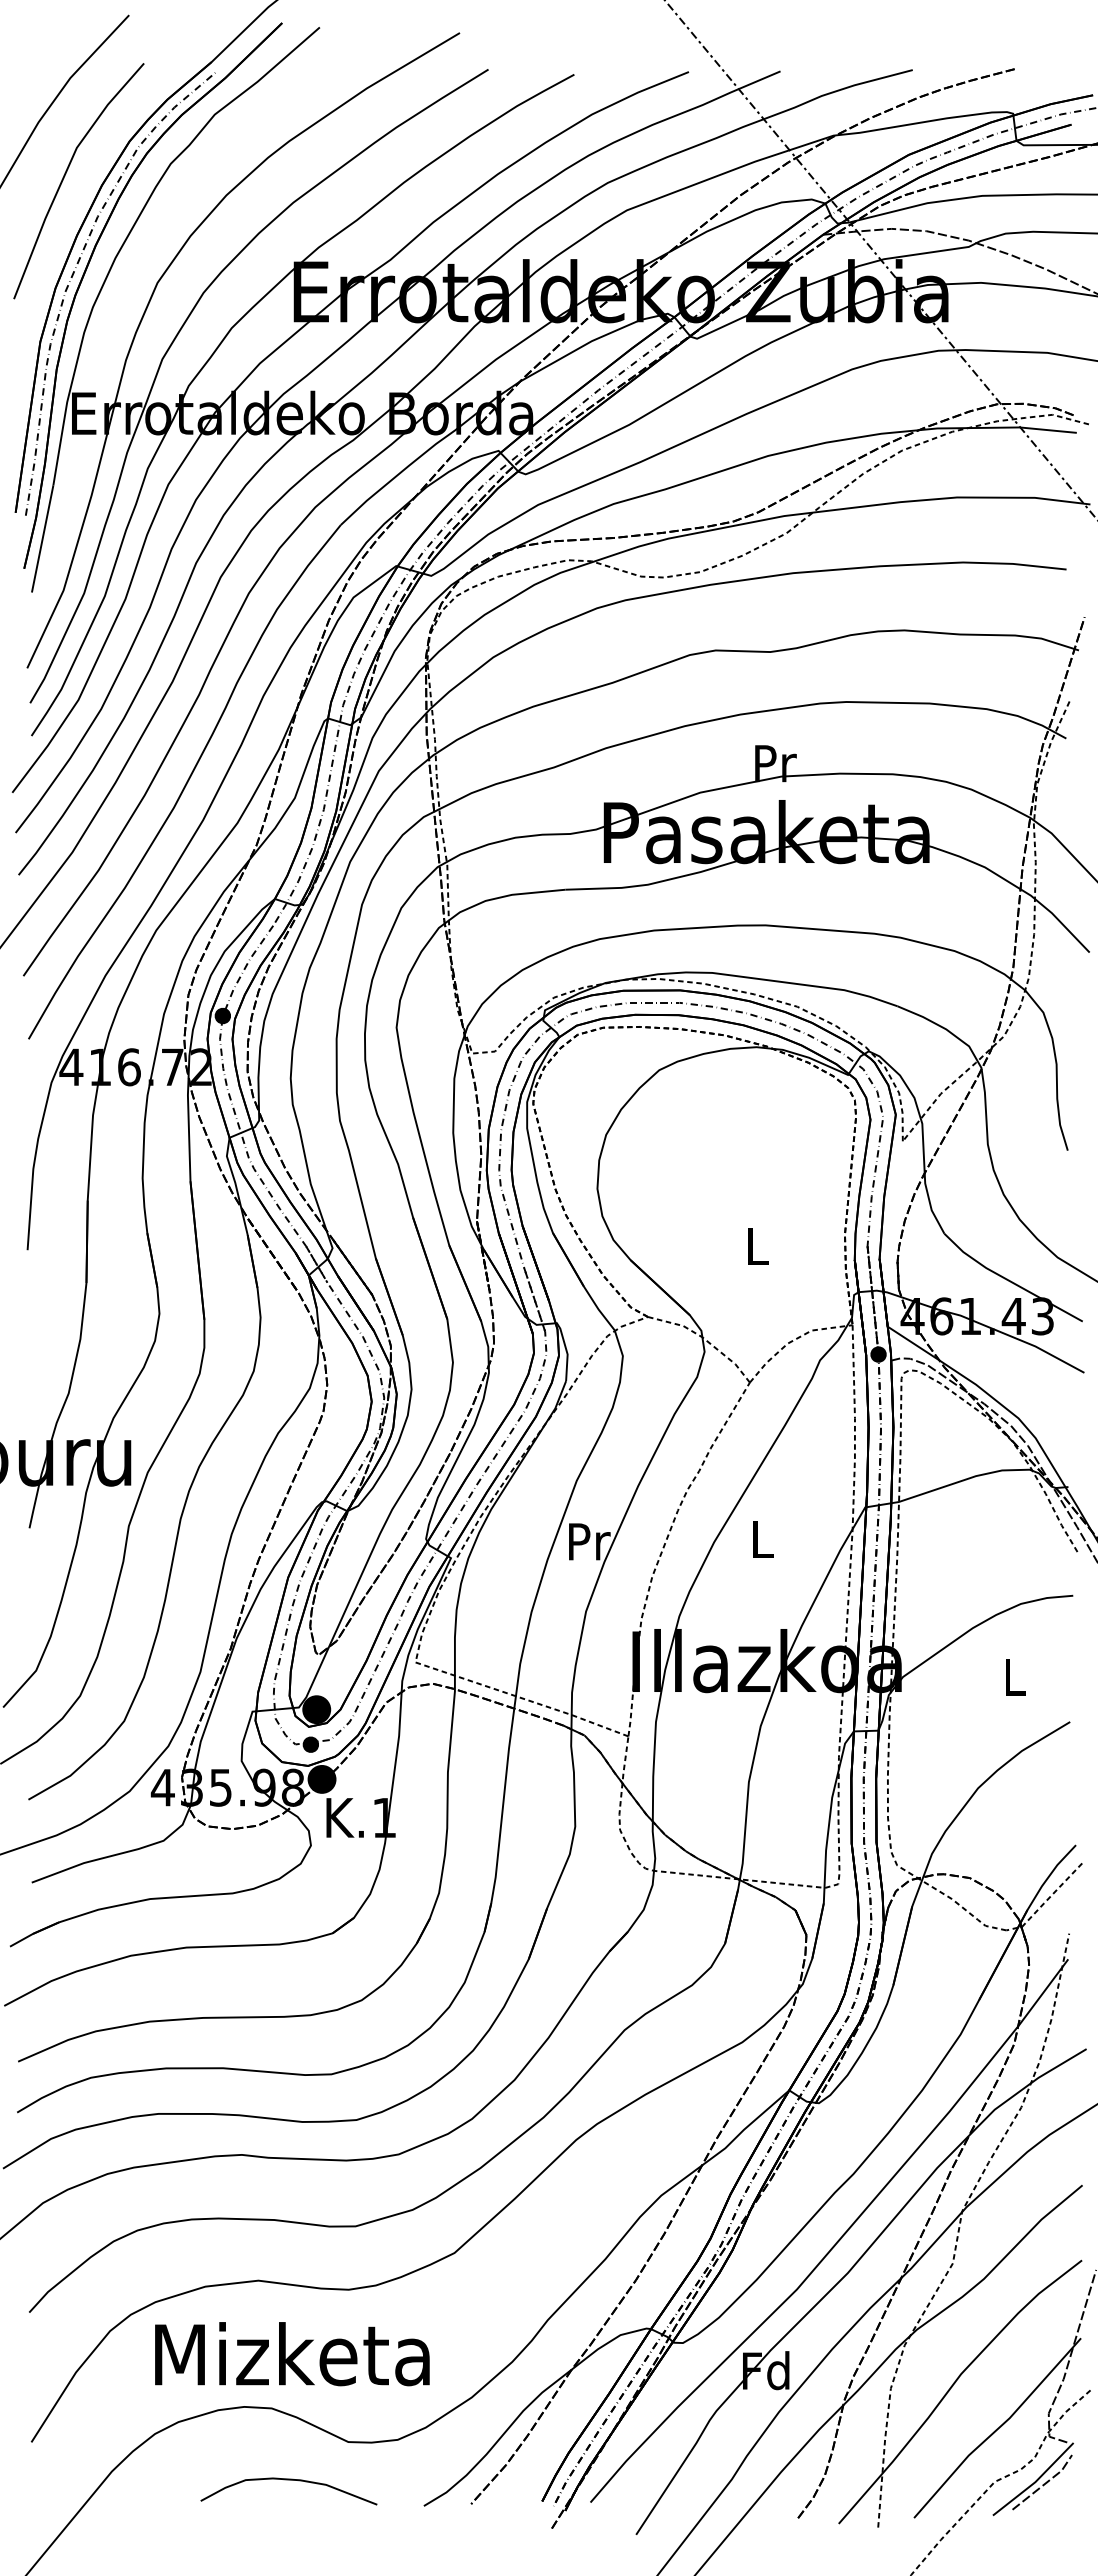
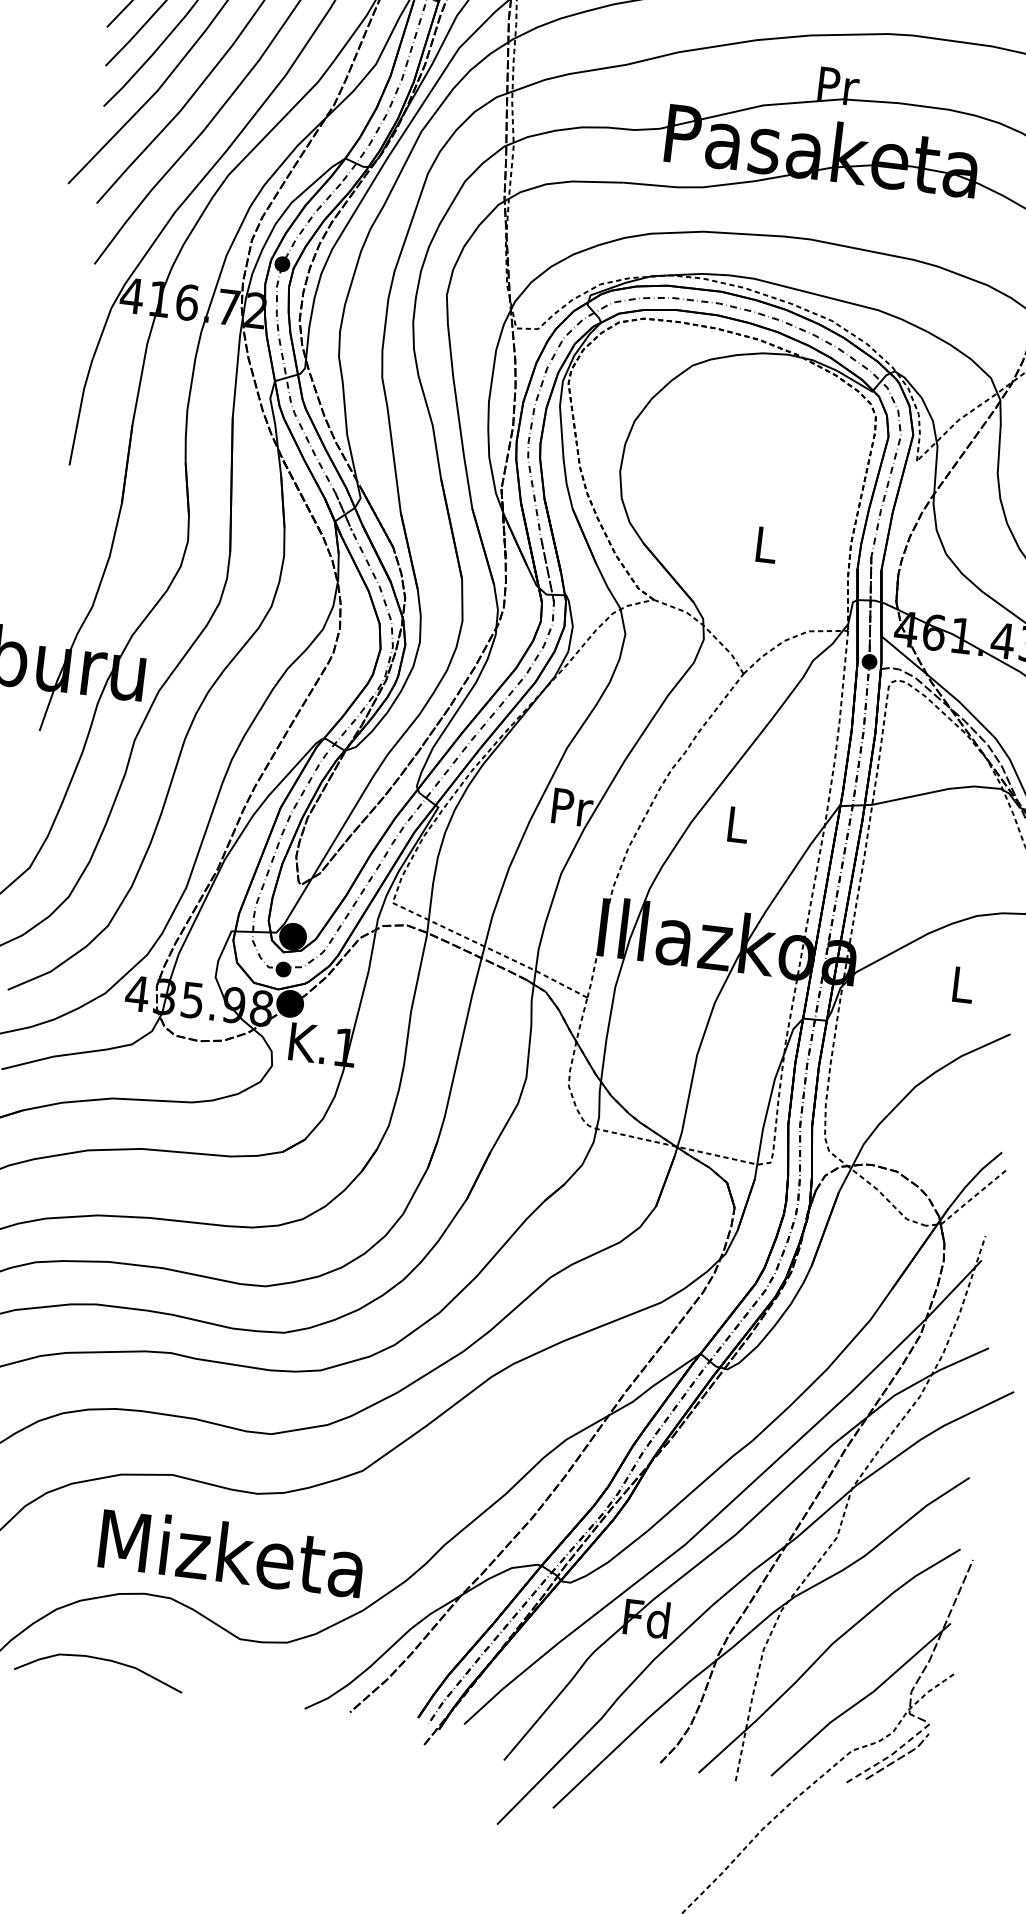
text: (292, 2354) -> (231, 1553), moved
curve: (288, 2480) -> (100, 1659), moved
line: (1035, 2482) -> (890, 1755), solid -> dashed

